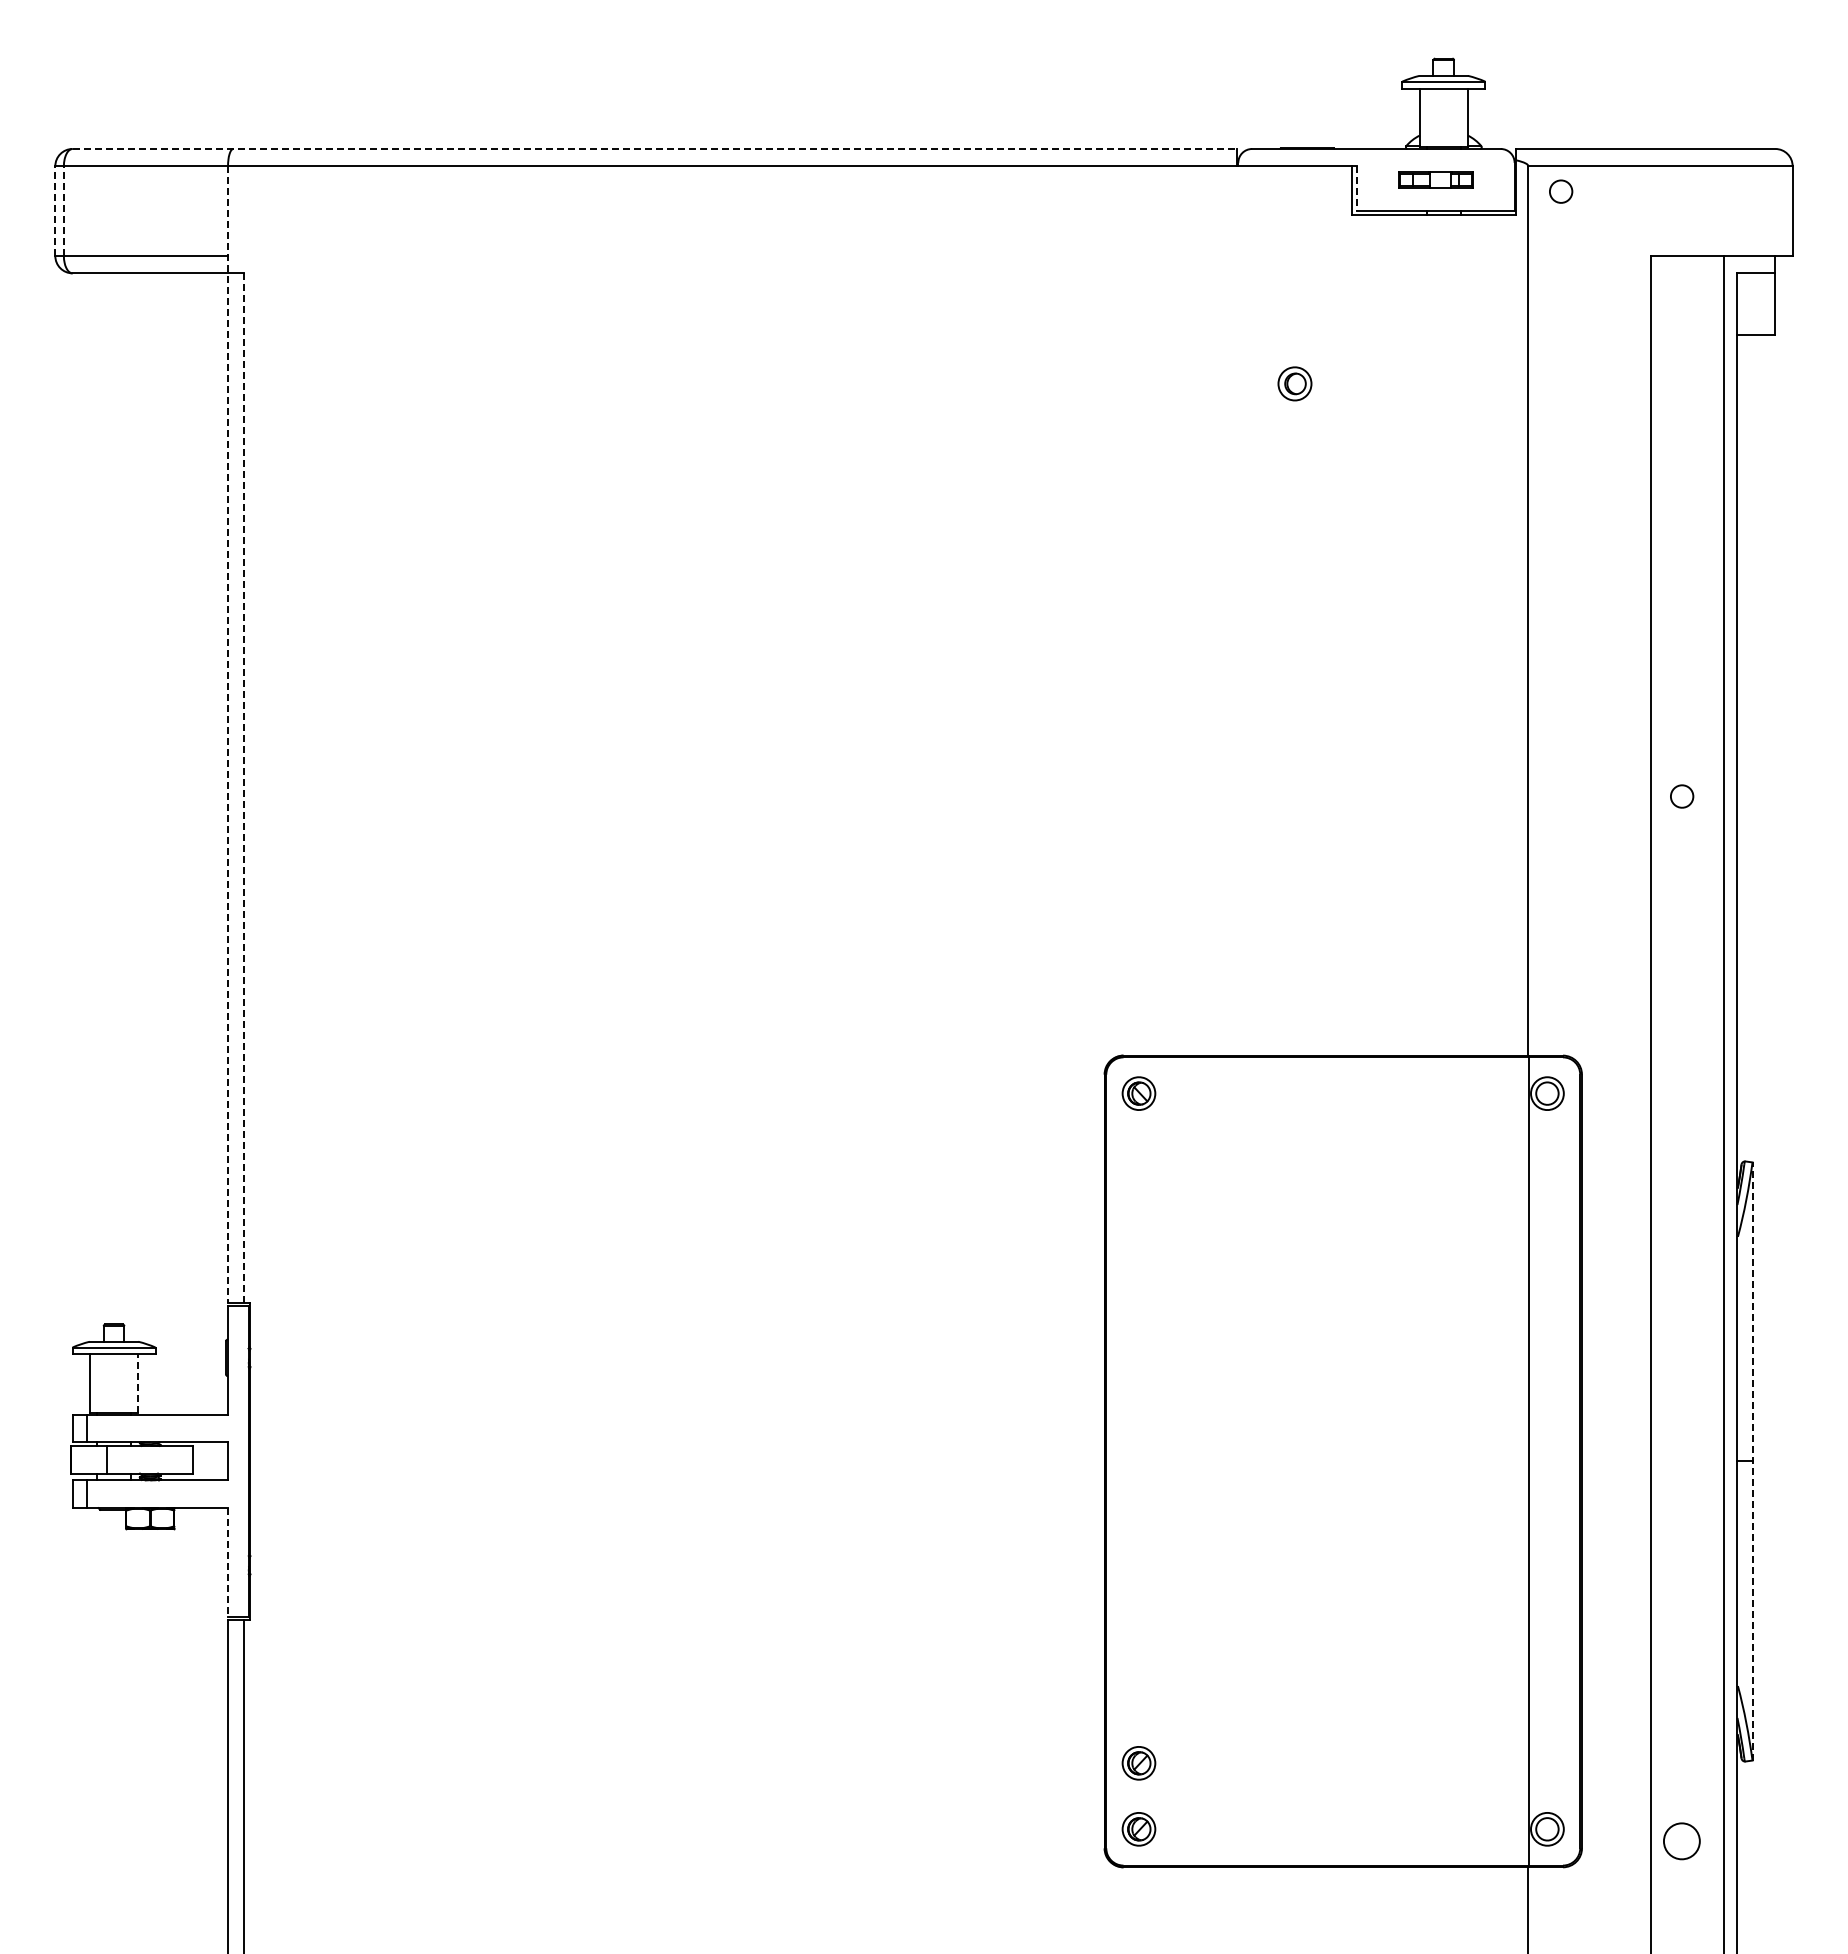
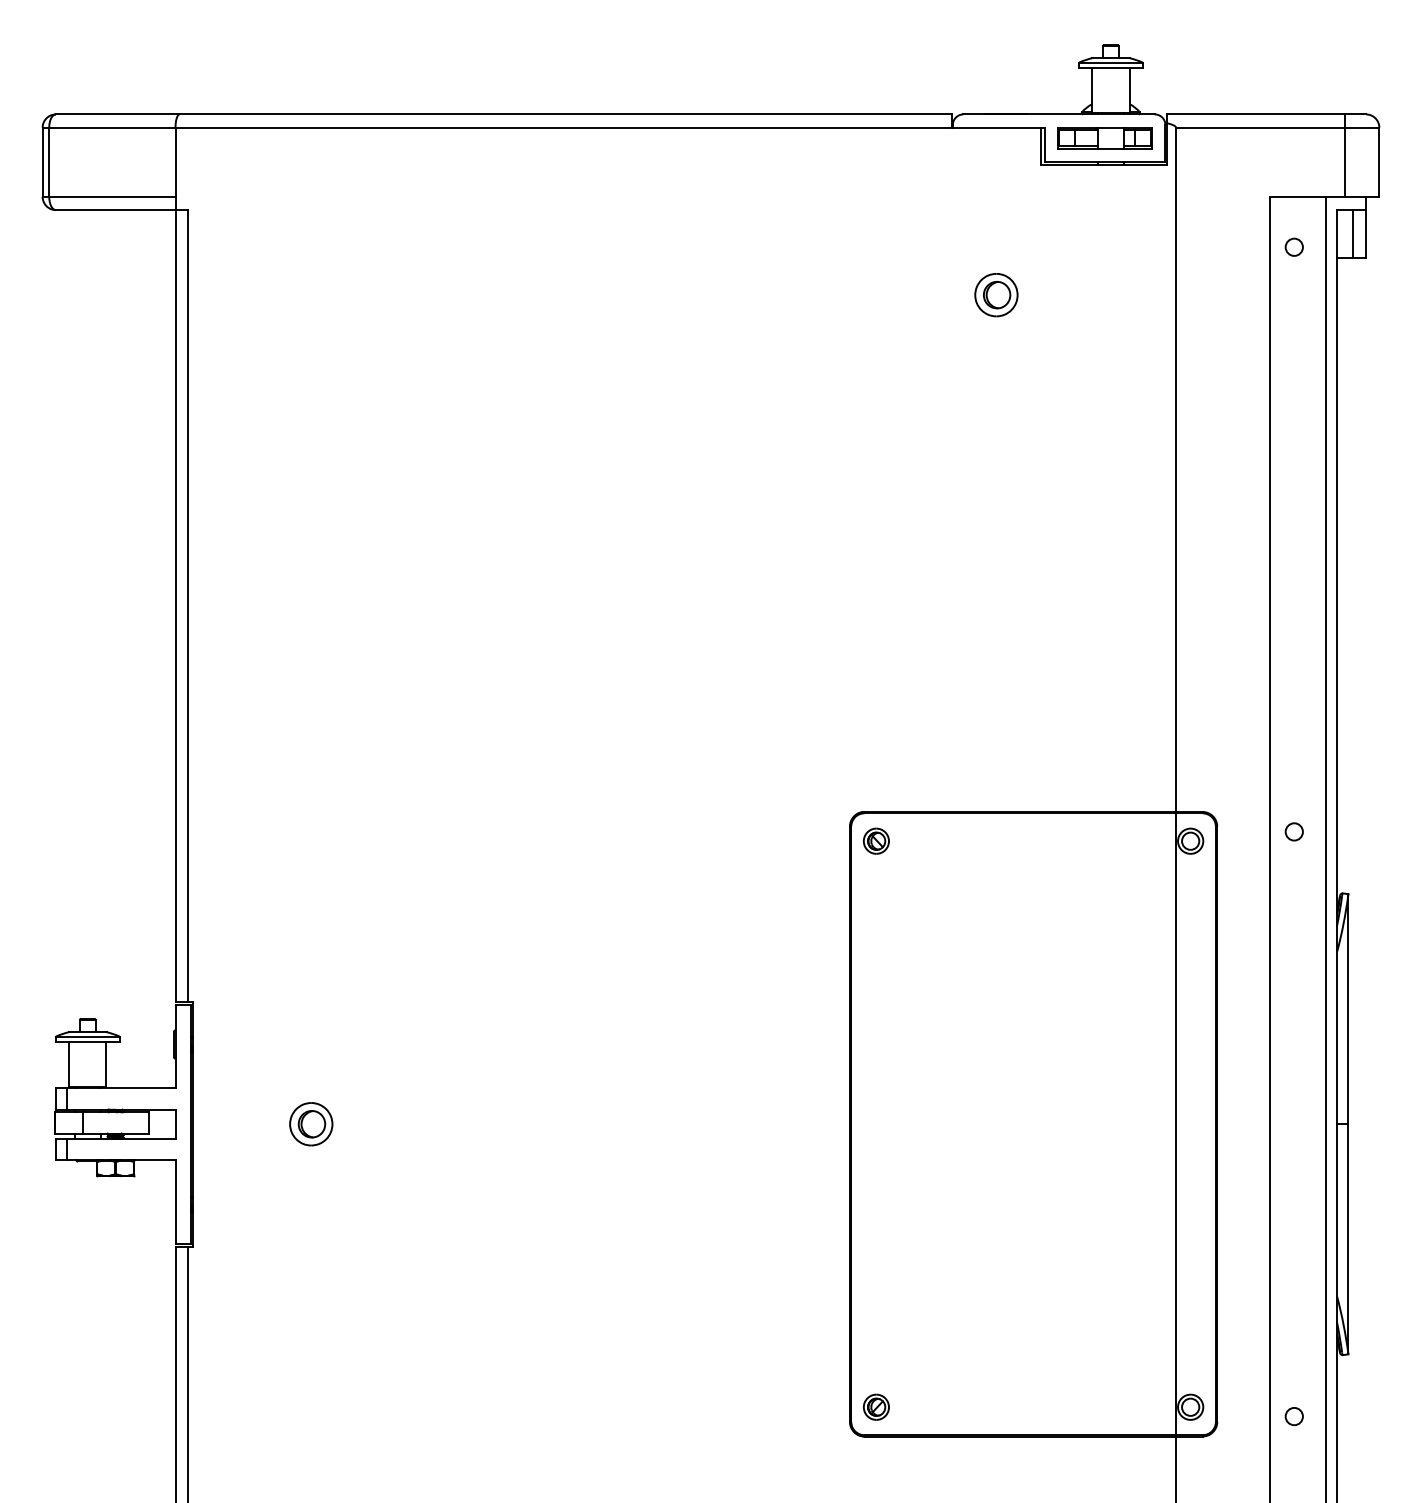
line: (654, 148) -> (503, 114), dashed -> solid
part: (1435, 179) -> (1104, 137), size x1.67
line: (1357, 189) -> (1044, 145), dashed -> solid
part: (1561, 191) -> (1294, 247), moved
line: (1747, 202) -> (1344, 155), added
line: (55, 211) -> (42, 162), dashed -> solid
line: (63, 211) -> (48, 162), dashed -> solid
line: (1758, 304) -> (1353, 234), added
part: (1294, 383) -> (996, 294), size x1.67
line: (228, 734) -> (175, 564), dashed -> solid
line: (243, 787) -> (187, 605), dashed -> solid
part: (1682, 796) -> (1294, 831), moved
line: (138, 1383) -> (106, 1064), dashed -> solid
line: (1752, 1460) -> (1348, 1123), dashed -> solid
part: (404, 1461) -> (311, 1124), added
line: (228, 1563) -> (175, 1202), dashed -> solid
part: (1138, 1763) -> (876, 1356), removed
part: (1682, 1841) -> (1294, 1416), size x0.62

